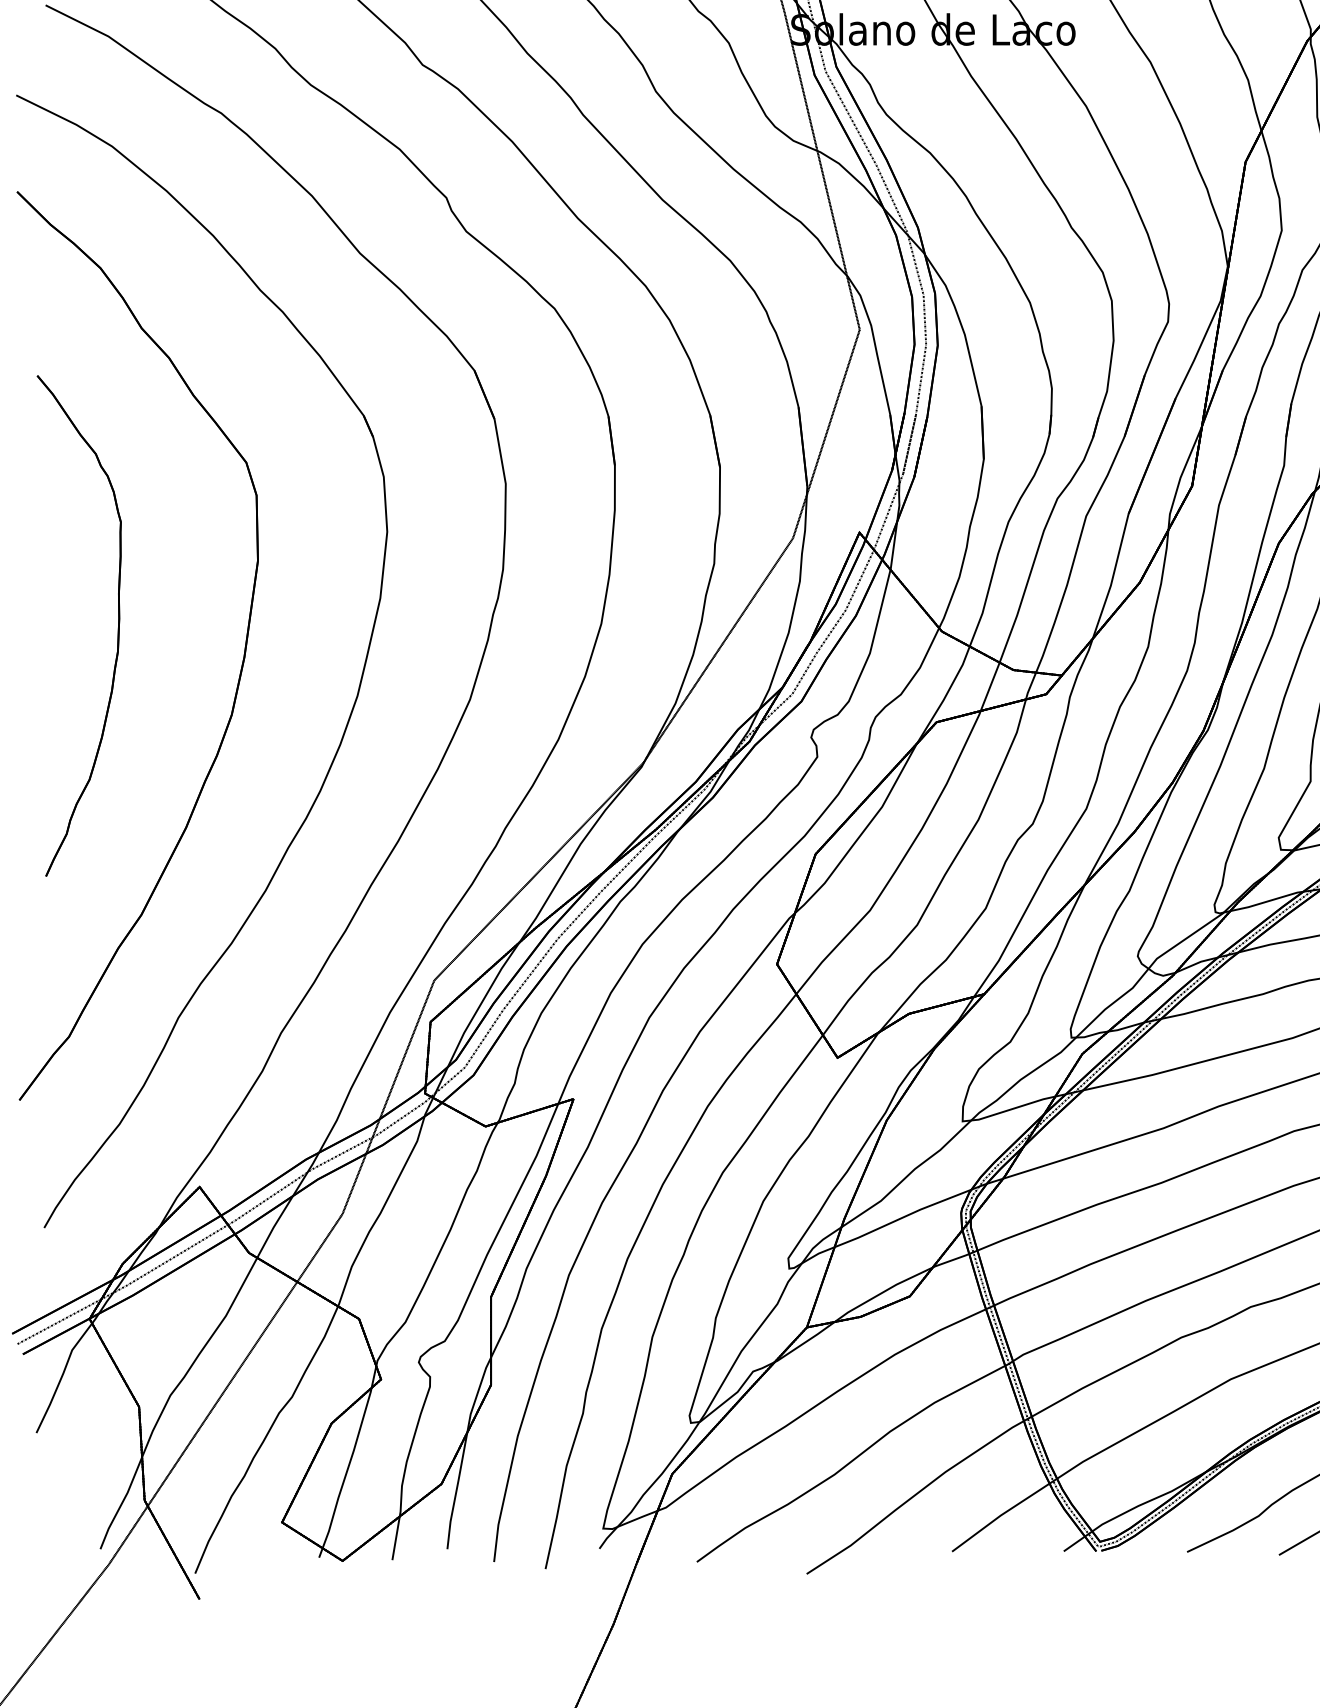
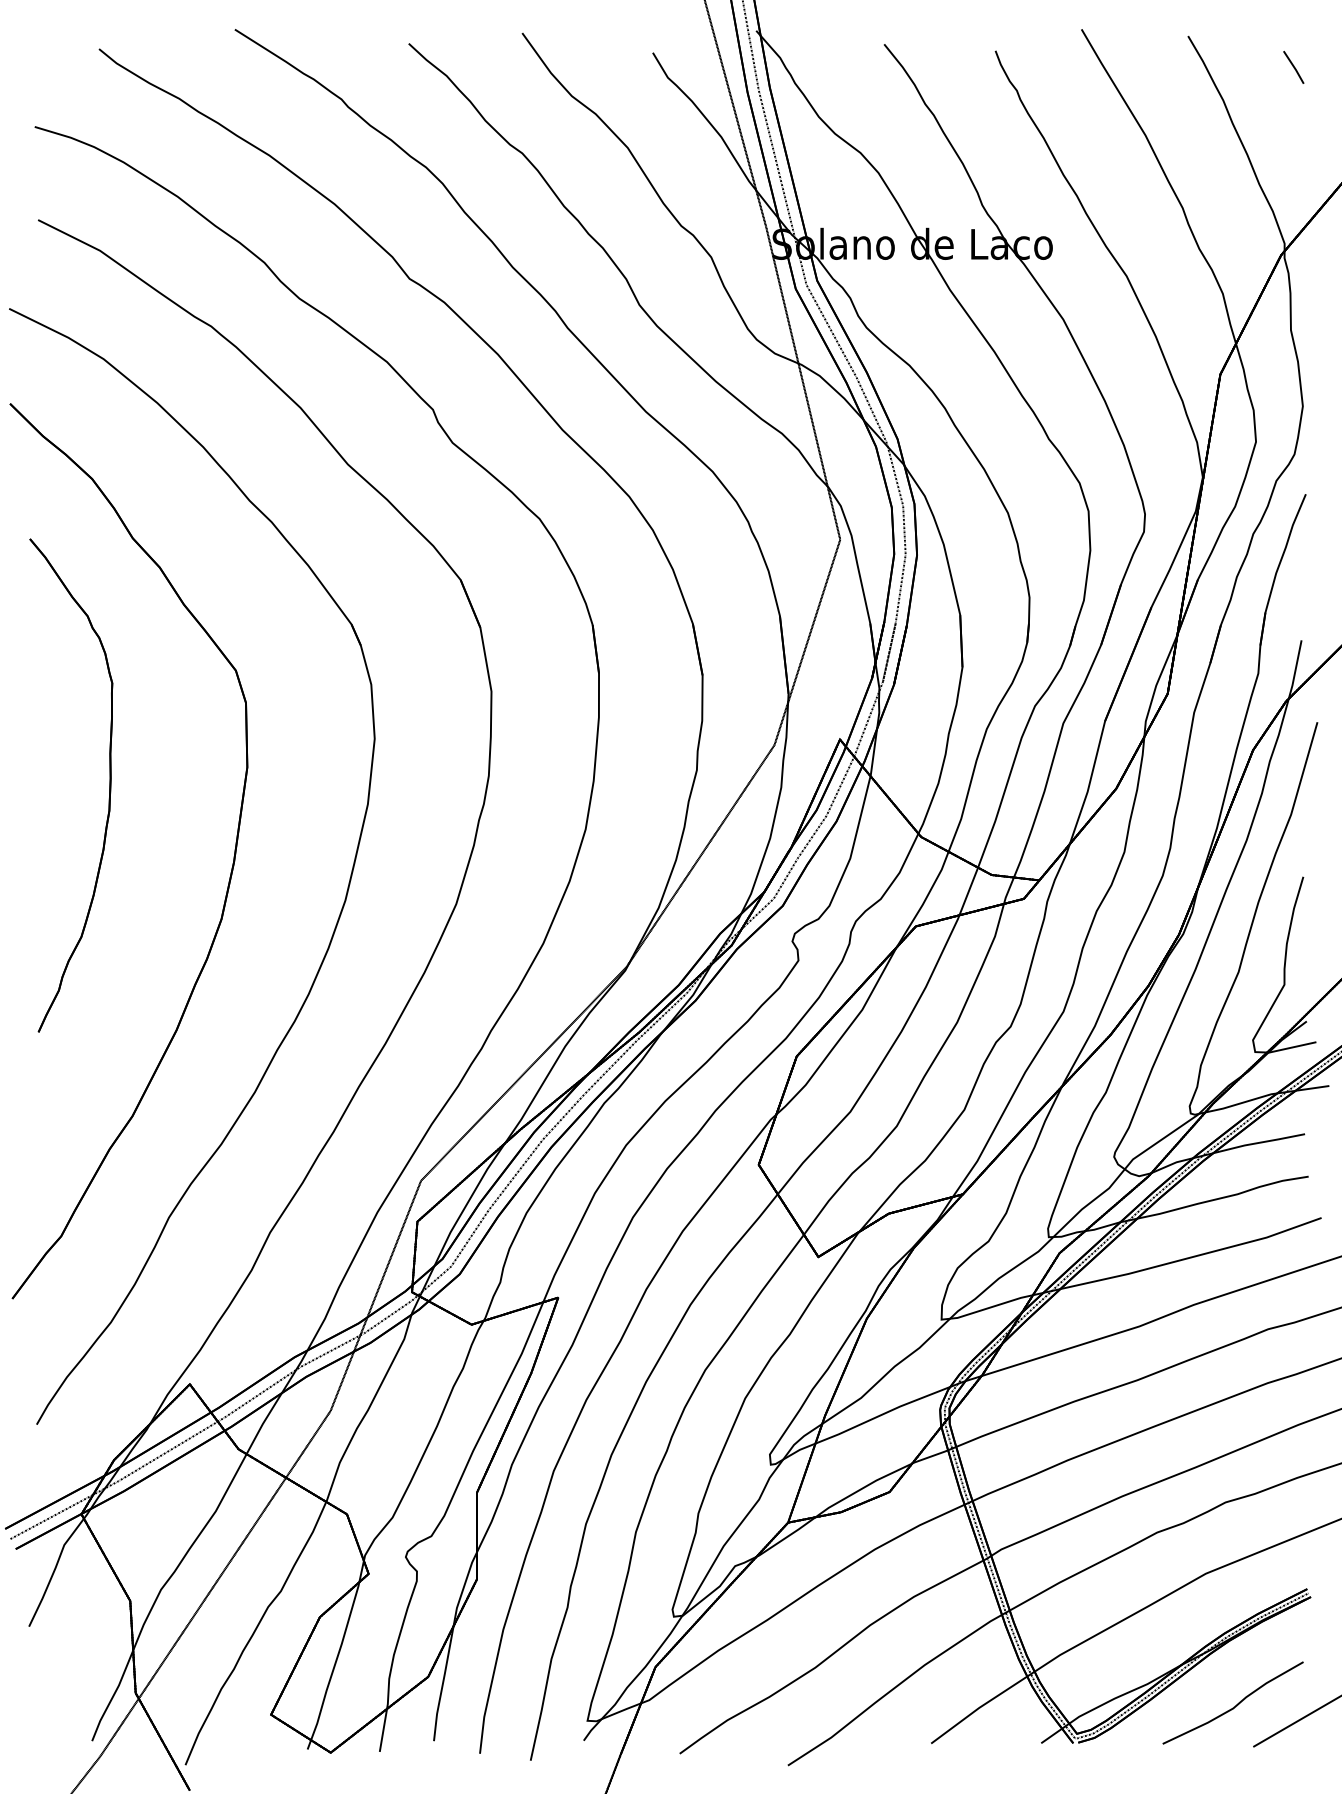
part: (118, 625) -> (109, 785), moved

